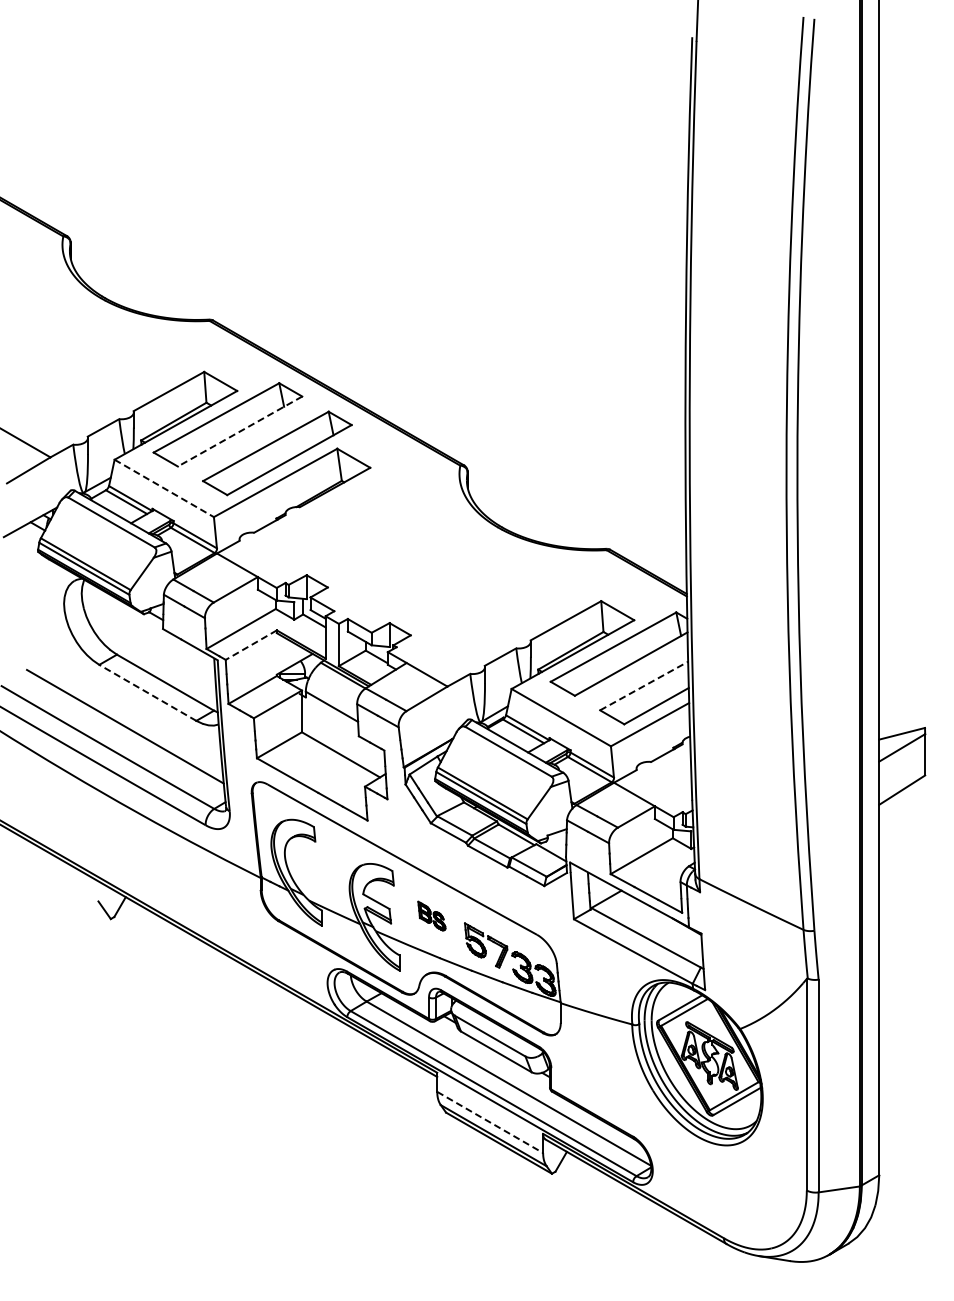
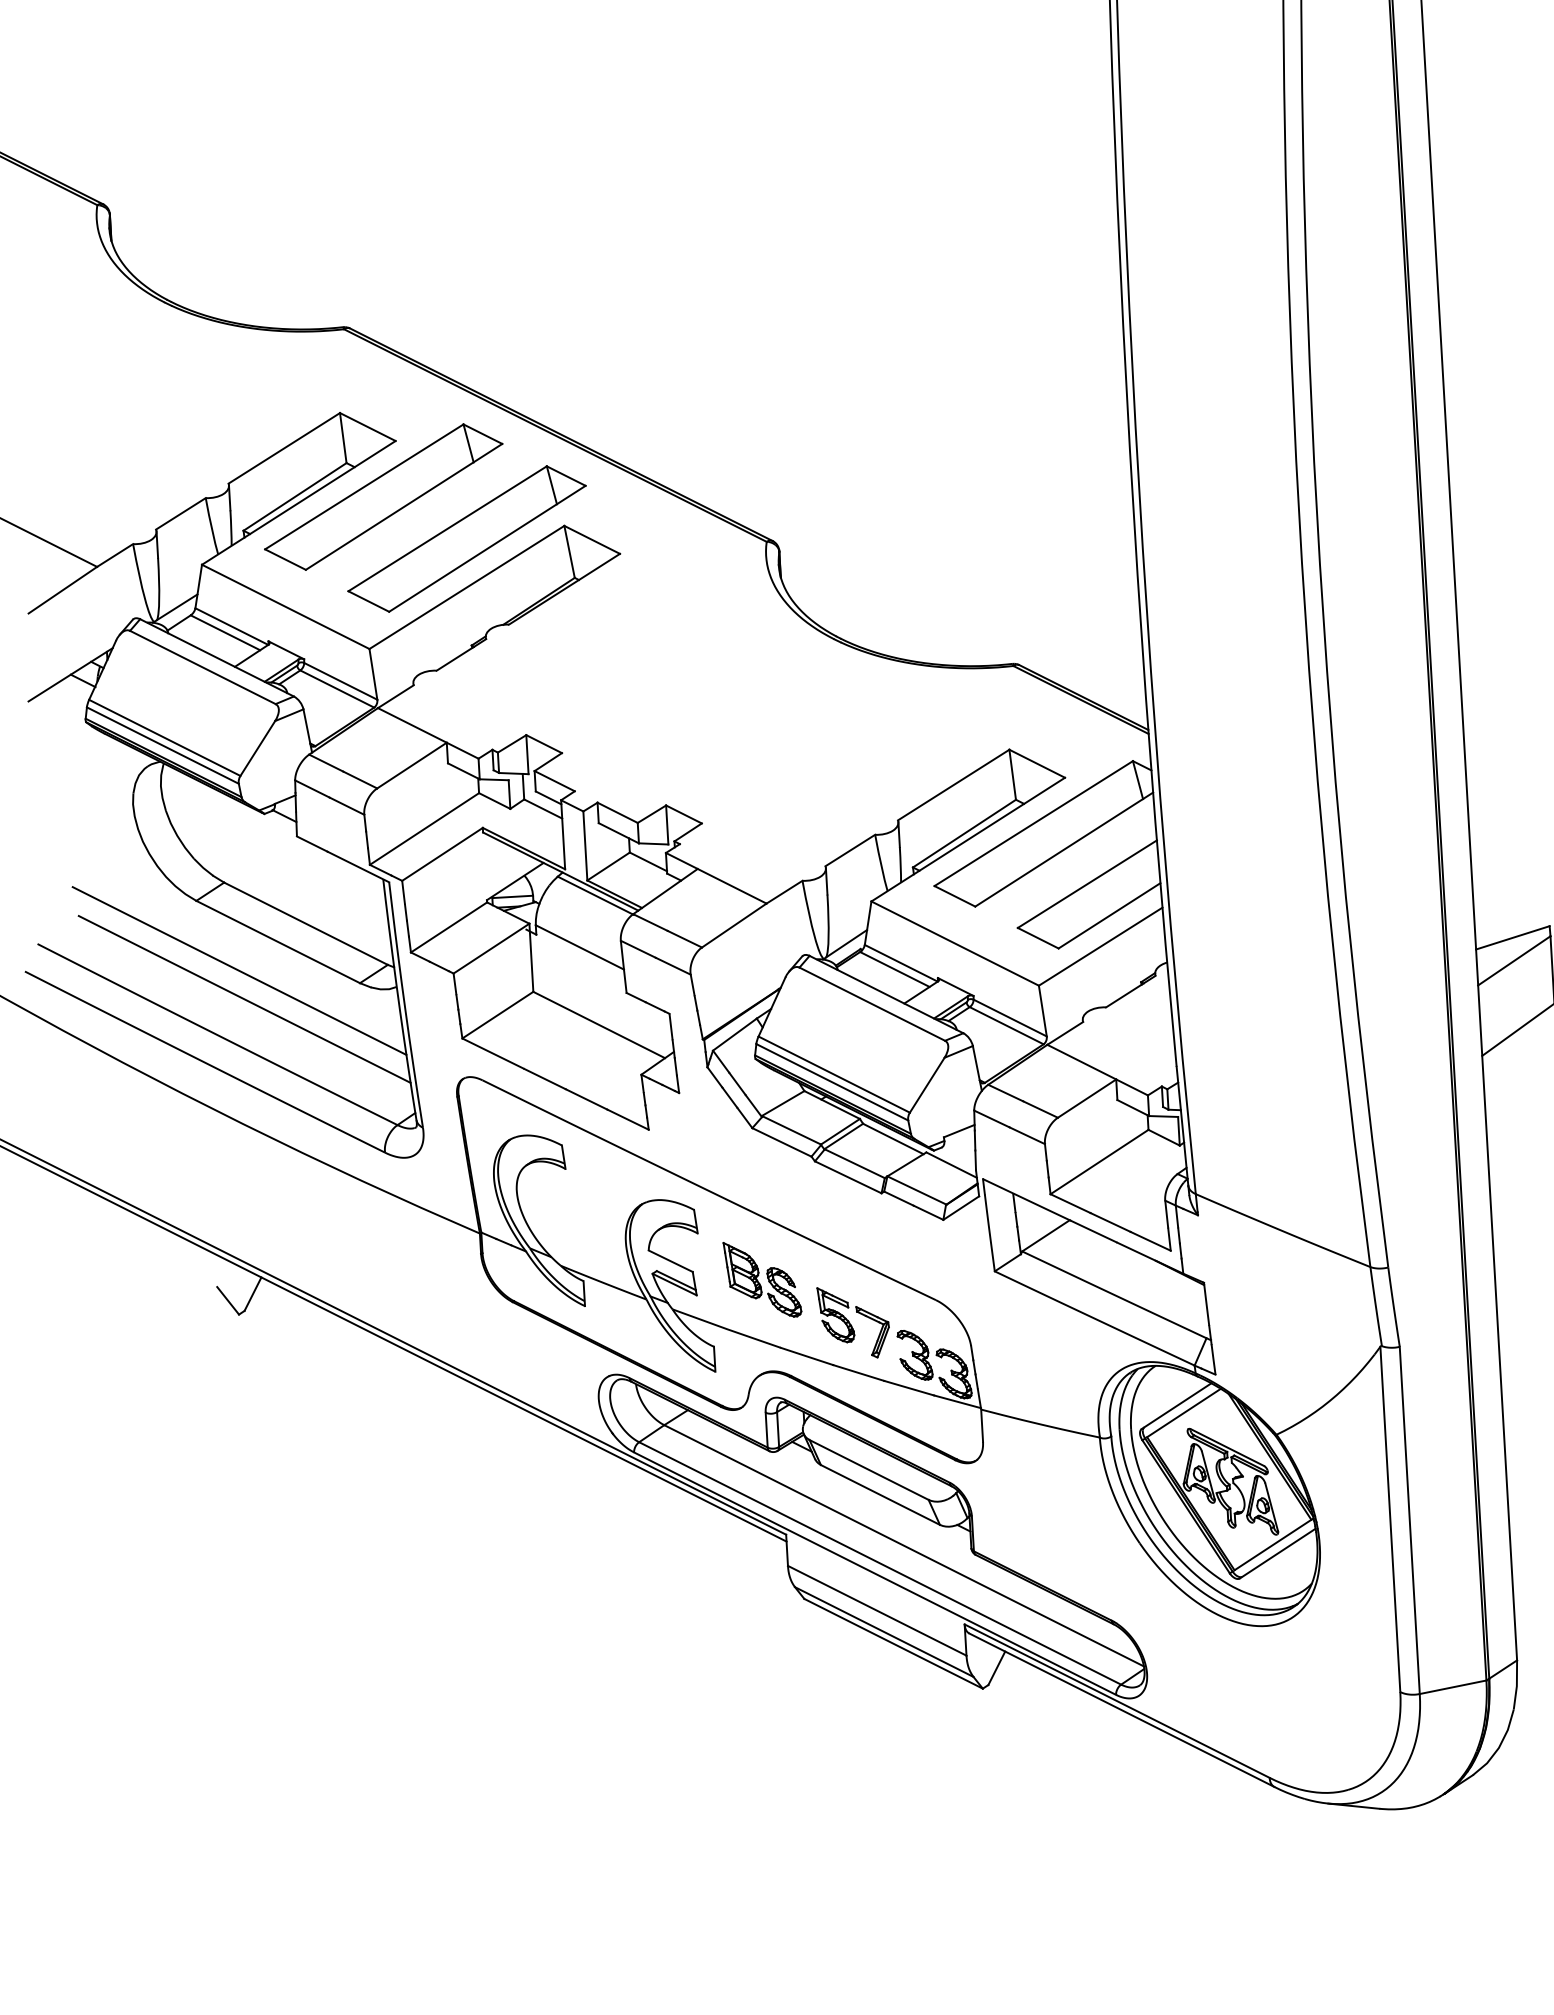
line: (239, 431) -> (403, 506), dashed -> solid
line: (164, 488) -> (286, 606), dashed -> solid
line: (251, 645) -> (442, 854), dashed -> solid
line: (644, 685) -> (1087, 883), dashed -> solid
line: (147, 692) -> (277, 941), dashed -> solid
line: (123, 709) -> (240, 971), added
part: (431, 915) -> (761, 1278), size x1.67
line: (490, 1122) -> (877, 1610), dashed -> solid

